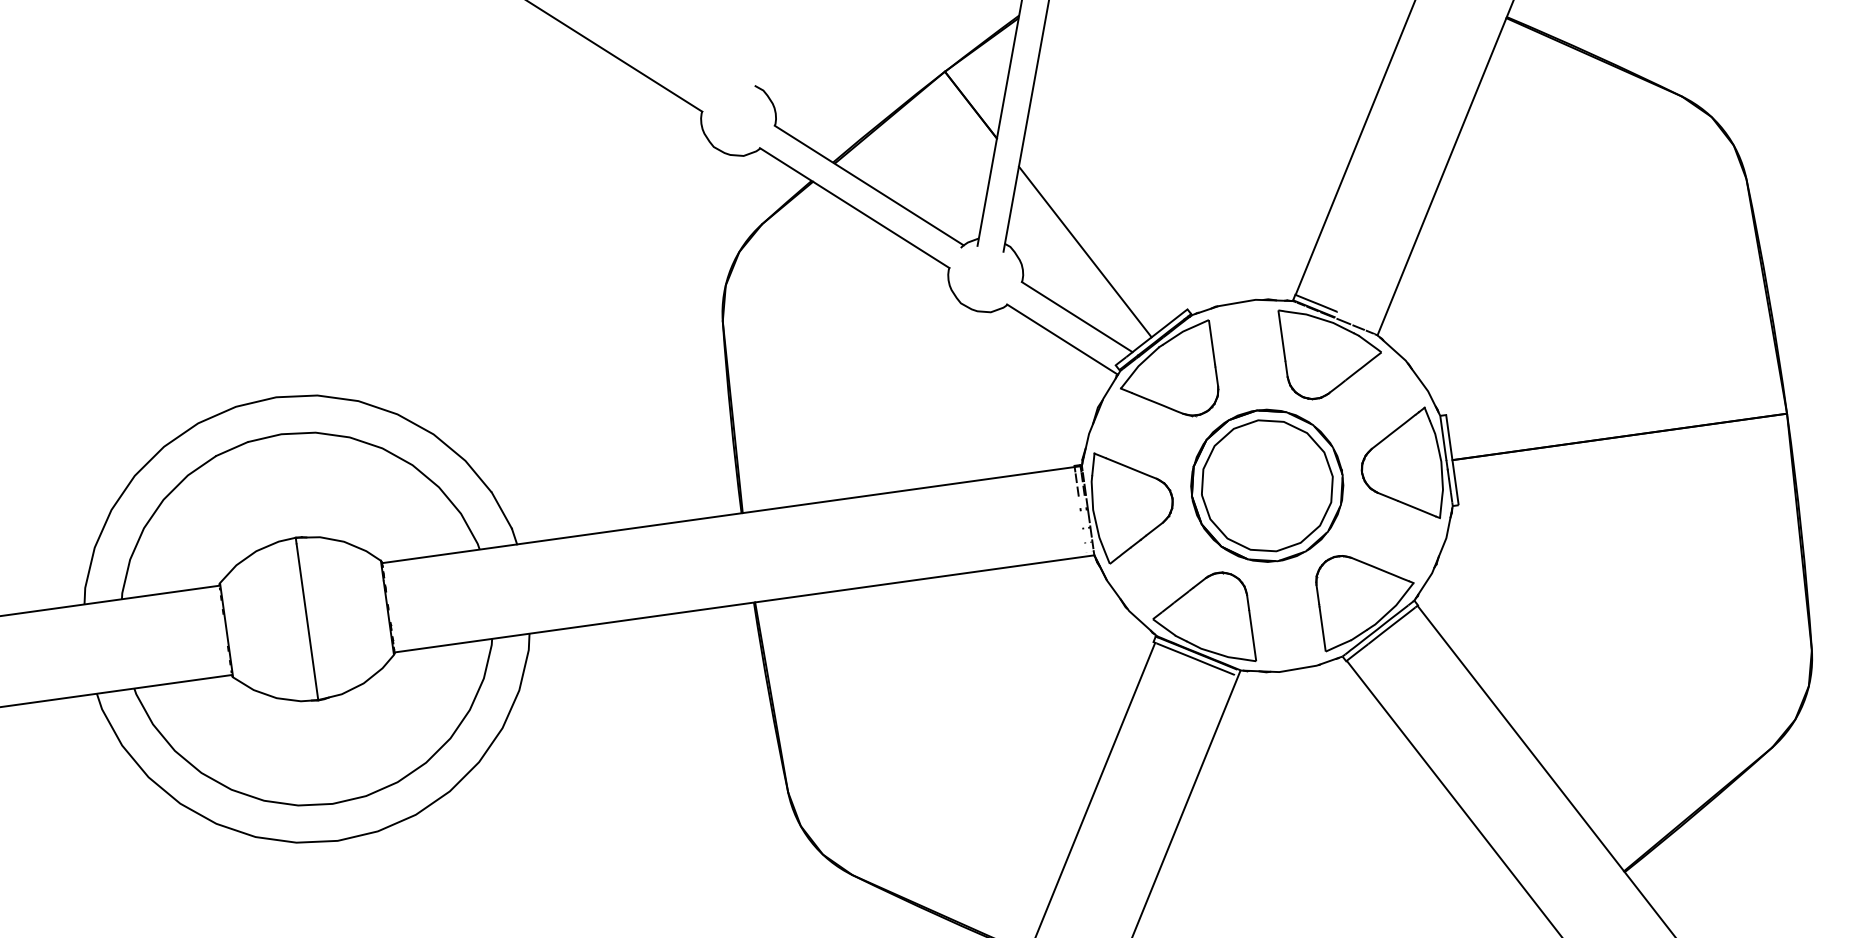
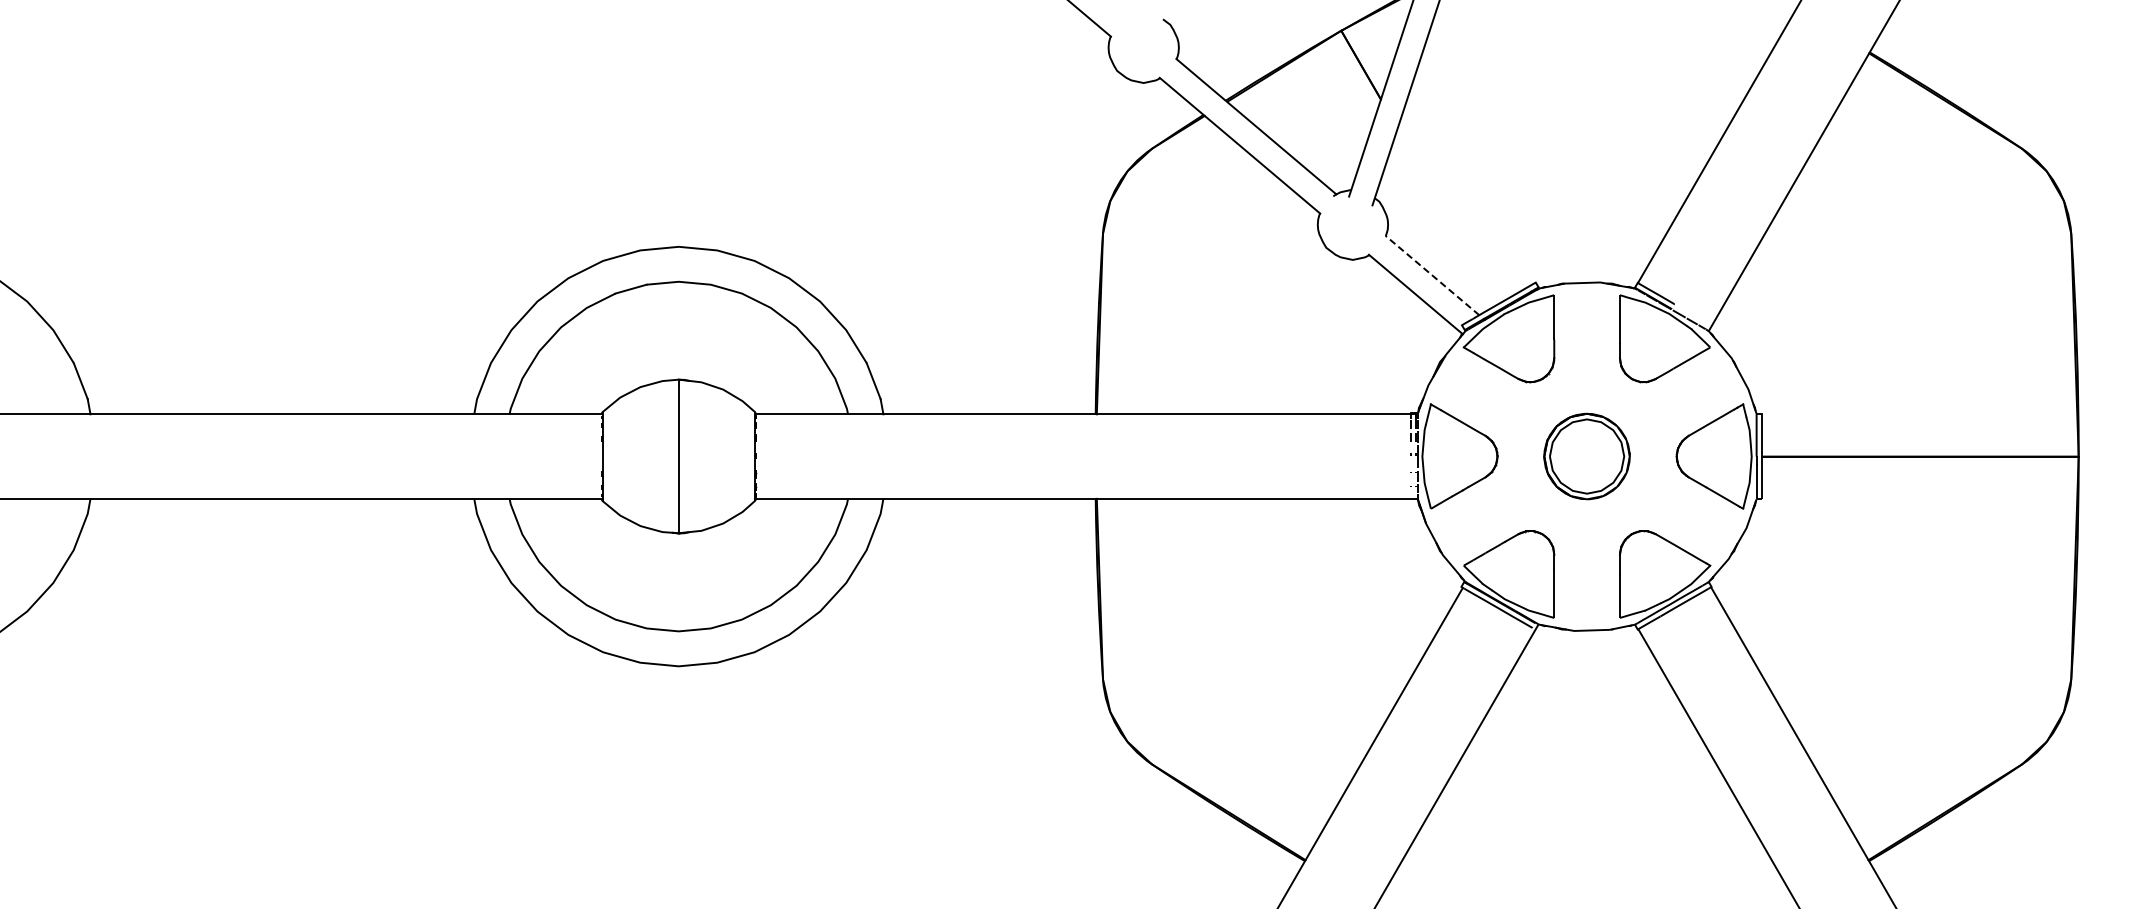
line: (1084, 251) -> (1447, 215), removed
line: (1077, 317) -> (1432, 275), solid -> dashed
part: (1266, 485) -> (1586, 456), size x0.6

